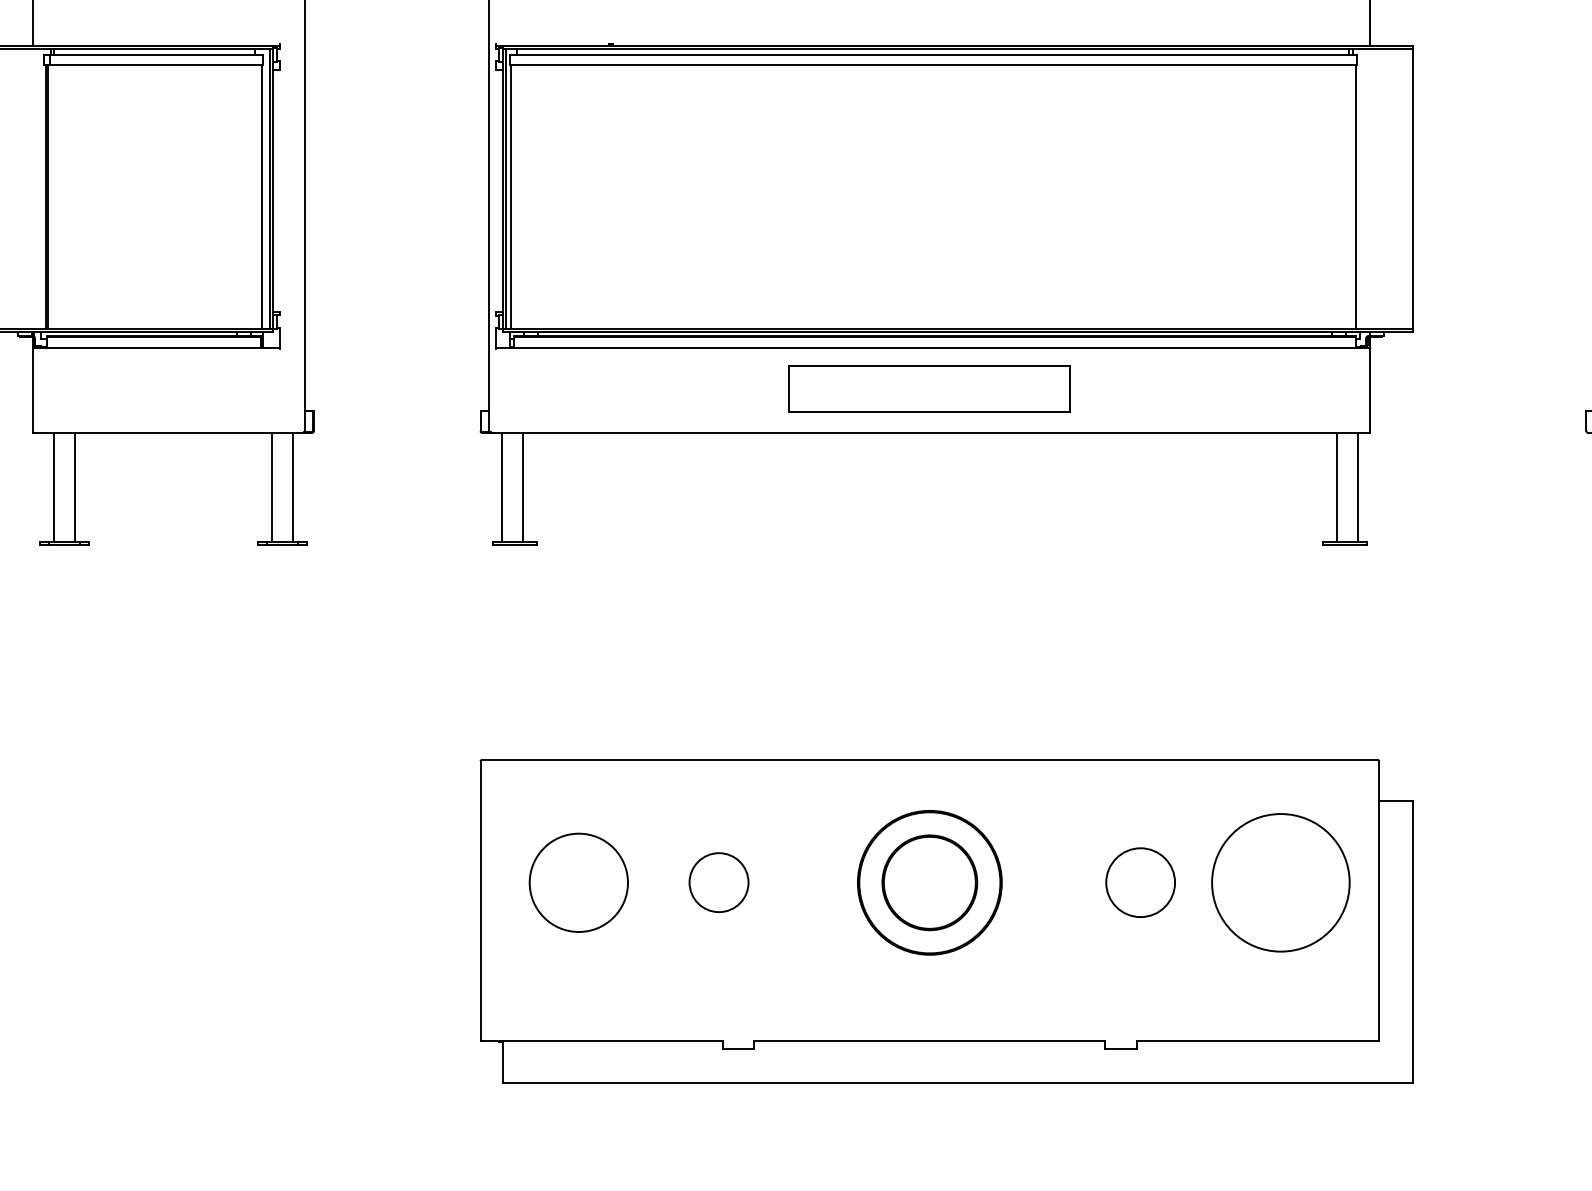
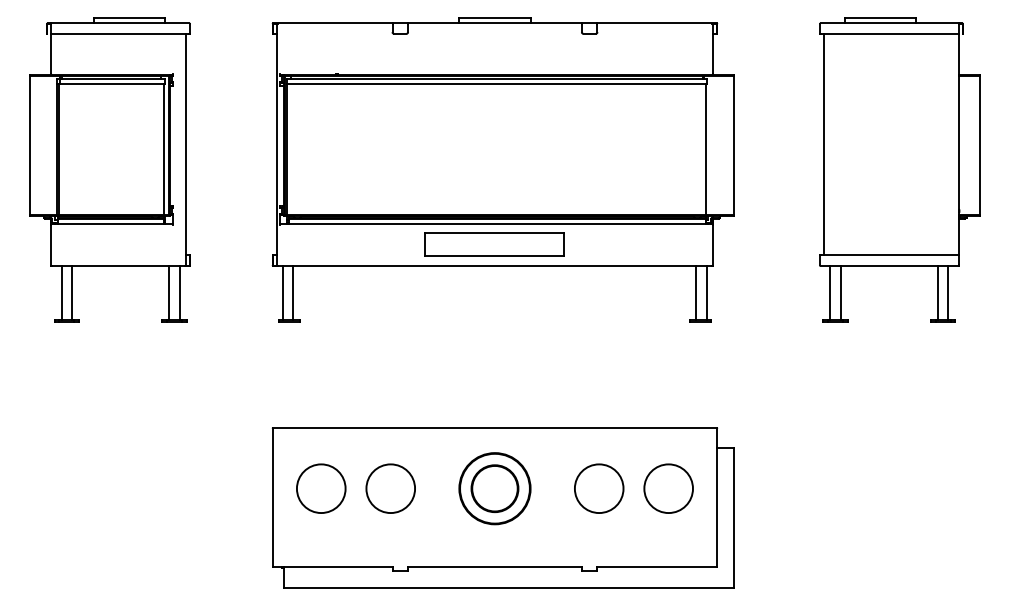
circle: (718, 882) -> (390, 488), size x1.67
circle: (1141, 882) -> (599, 488), size x1.43
circle: (1280, 882) -> (668, 488), size x0.71

